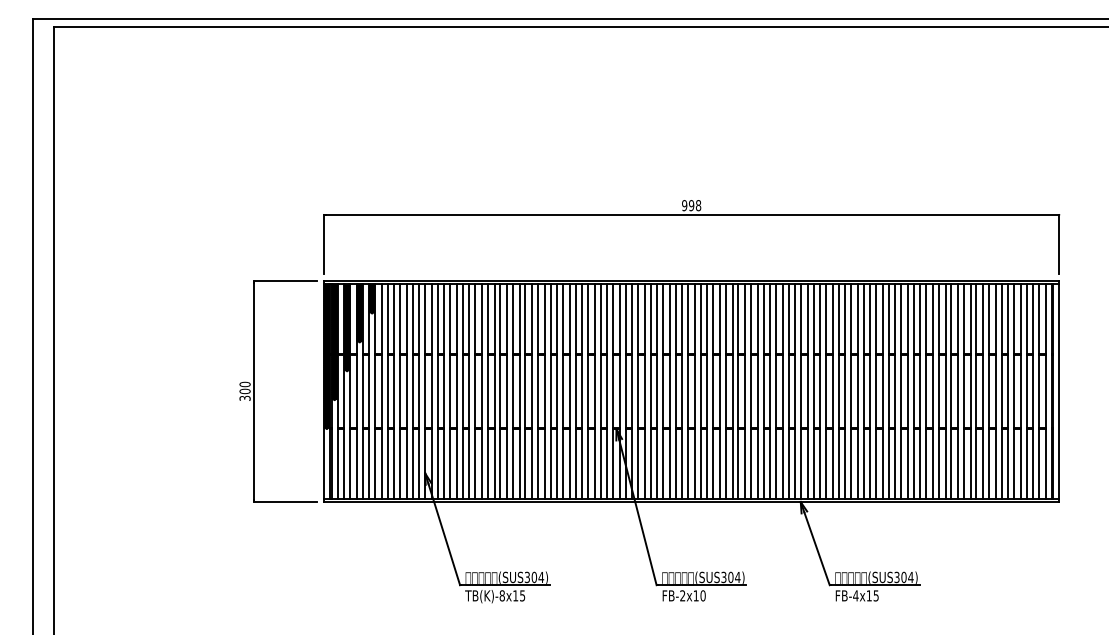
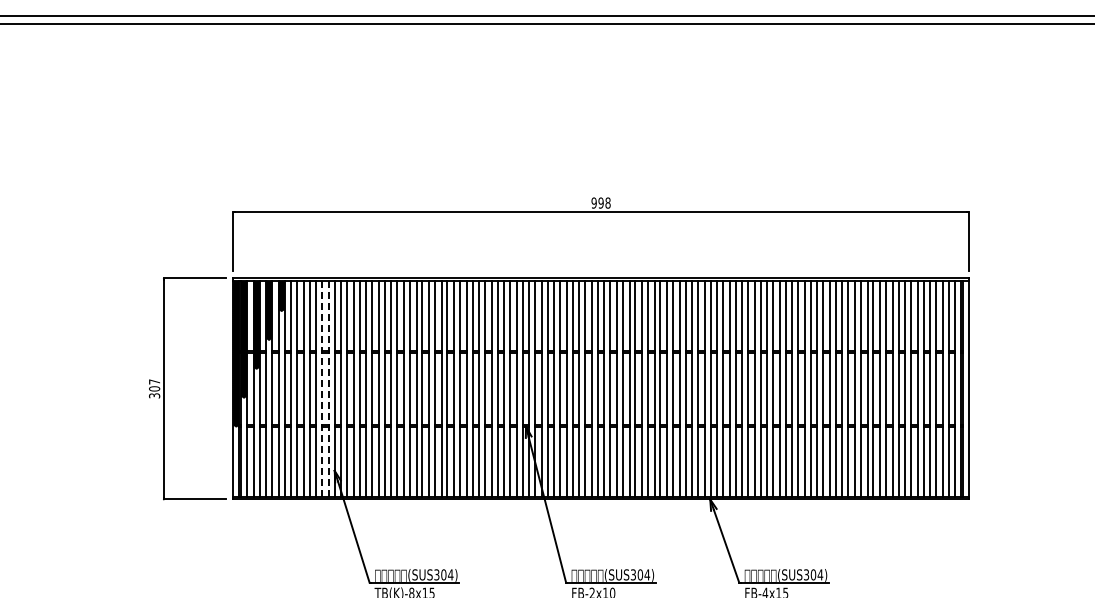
text: (244, 384) -> (154, 381), 300 -> 307
line: (412, 391) -> (322, 388), solid -> dashed
line: (419, 391) -> (329, 388), solid -> dashed

